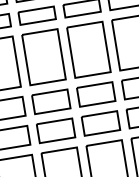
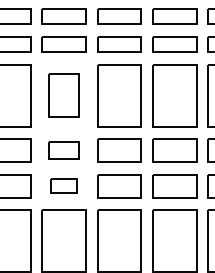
part: (43, 57) -> (63, 95), size x0.7
part: (50, 101) -> (63, 150), size x0.7
part: (55, 131) -> (63, 186), size x0.6

